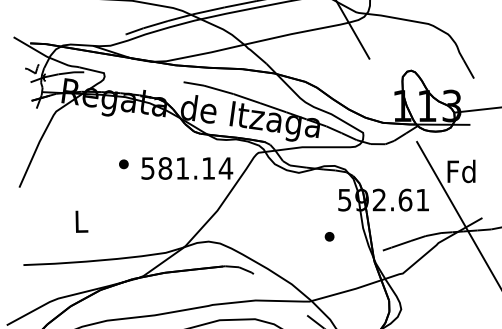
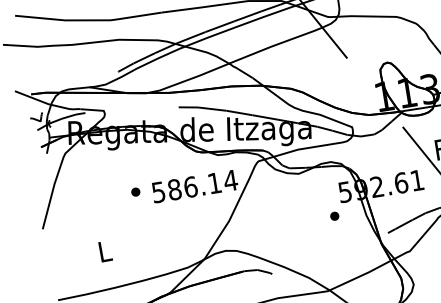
text: (182, 168) -> (190, 187), 581.14 -> 586.14
part: (329, 236) -> (334, 216), moved

